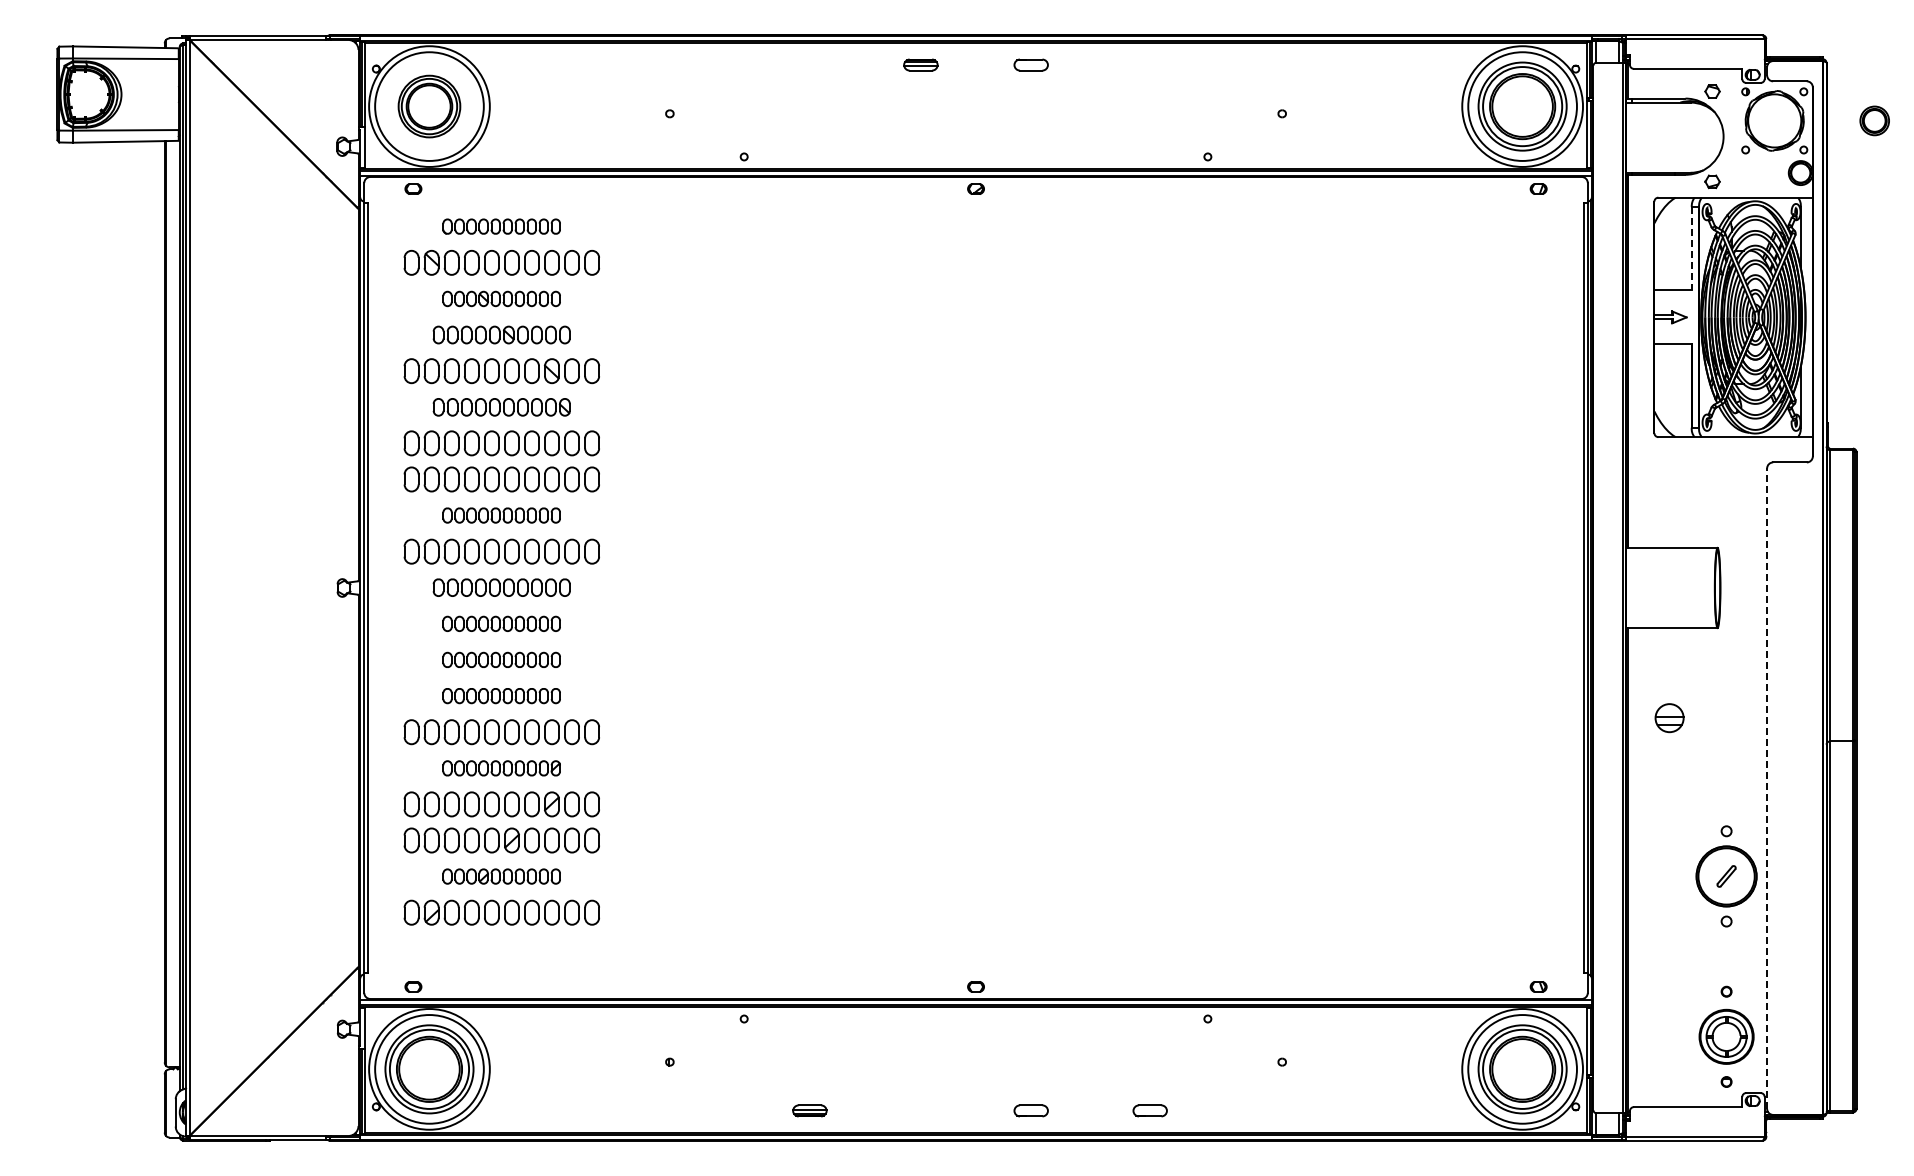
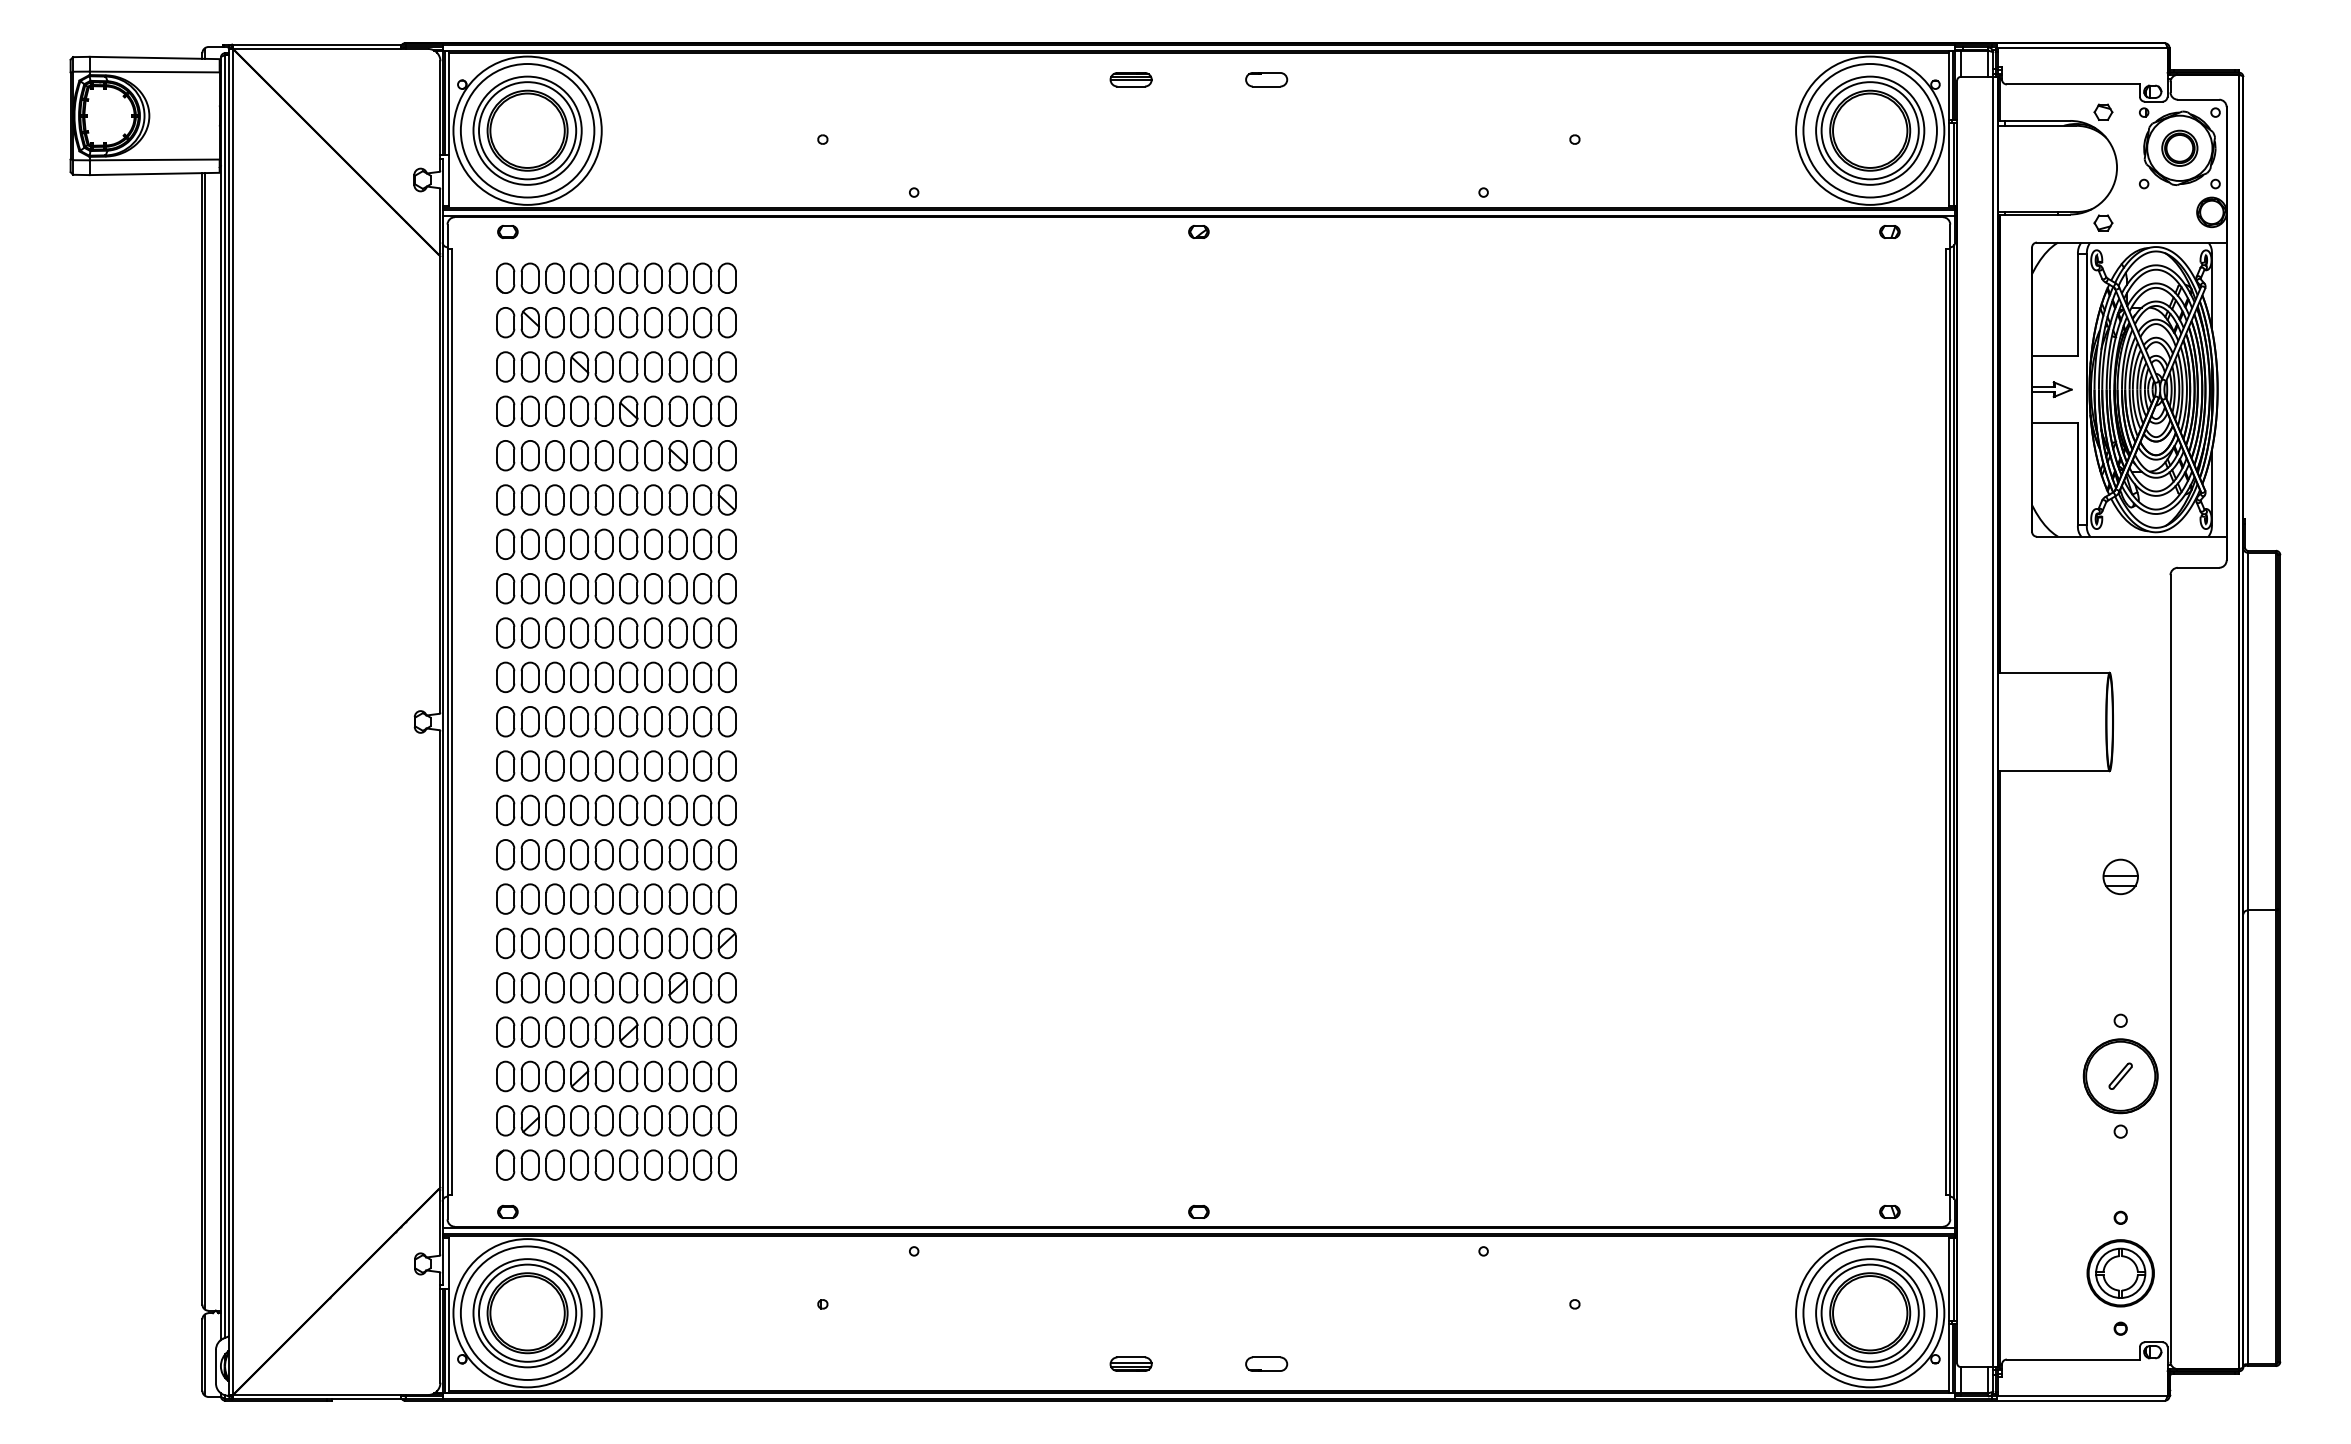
part: (429, 106) -> (527, 130), size x1.43
part: (1874, 120) -> (2179, 147), moved
part: (501, 226) -> (616, 278), size x1.67
line: (1691, 248) -> (2077, 305), dashed -> solid
part: (501, 298) -> (616, 366), size x1.67
part: (501, 334) -> (616, 410), size x1.43
part: (501, 407) -> (616, 500), size x1.43
part: (501, 515) -> (616, 632), size x1.67
part: (501, 587) -> (616, 721), size x1.43
part: (501, 623) -> (616, 765), size x1.67
part: (501, 659) -> (616, 809), size x1.67
part: (501, 695) -> (616, 854), size x1.67
part: (1669, 718) -> (2120, 877), moved
part: (501, 768) -> (616, 943), size x1.67
line: (1767, 788) -> (2170, 968), dashed -> solid
part: (501, 876) -> (616, 1076), size x1.67
part: (501, 948) -> (616, 1164), added
part: (809, 1110) -> (1130, 1363), moved
part: (1149, 1110) -> (1411, 1363), removed

